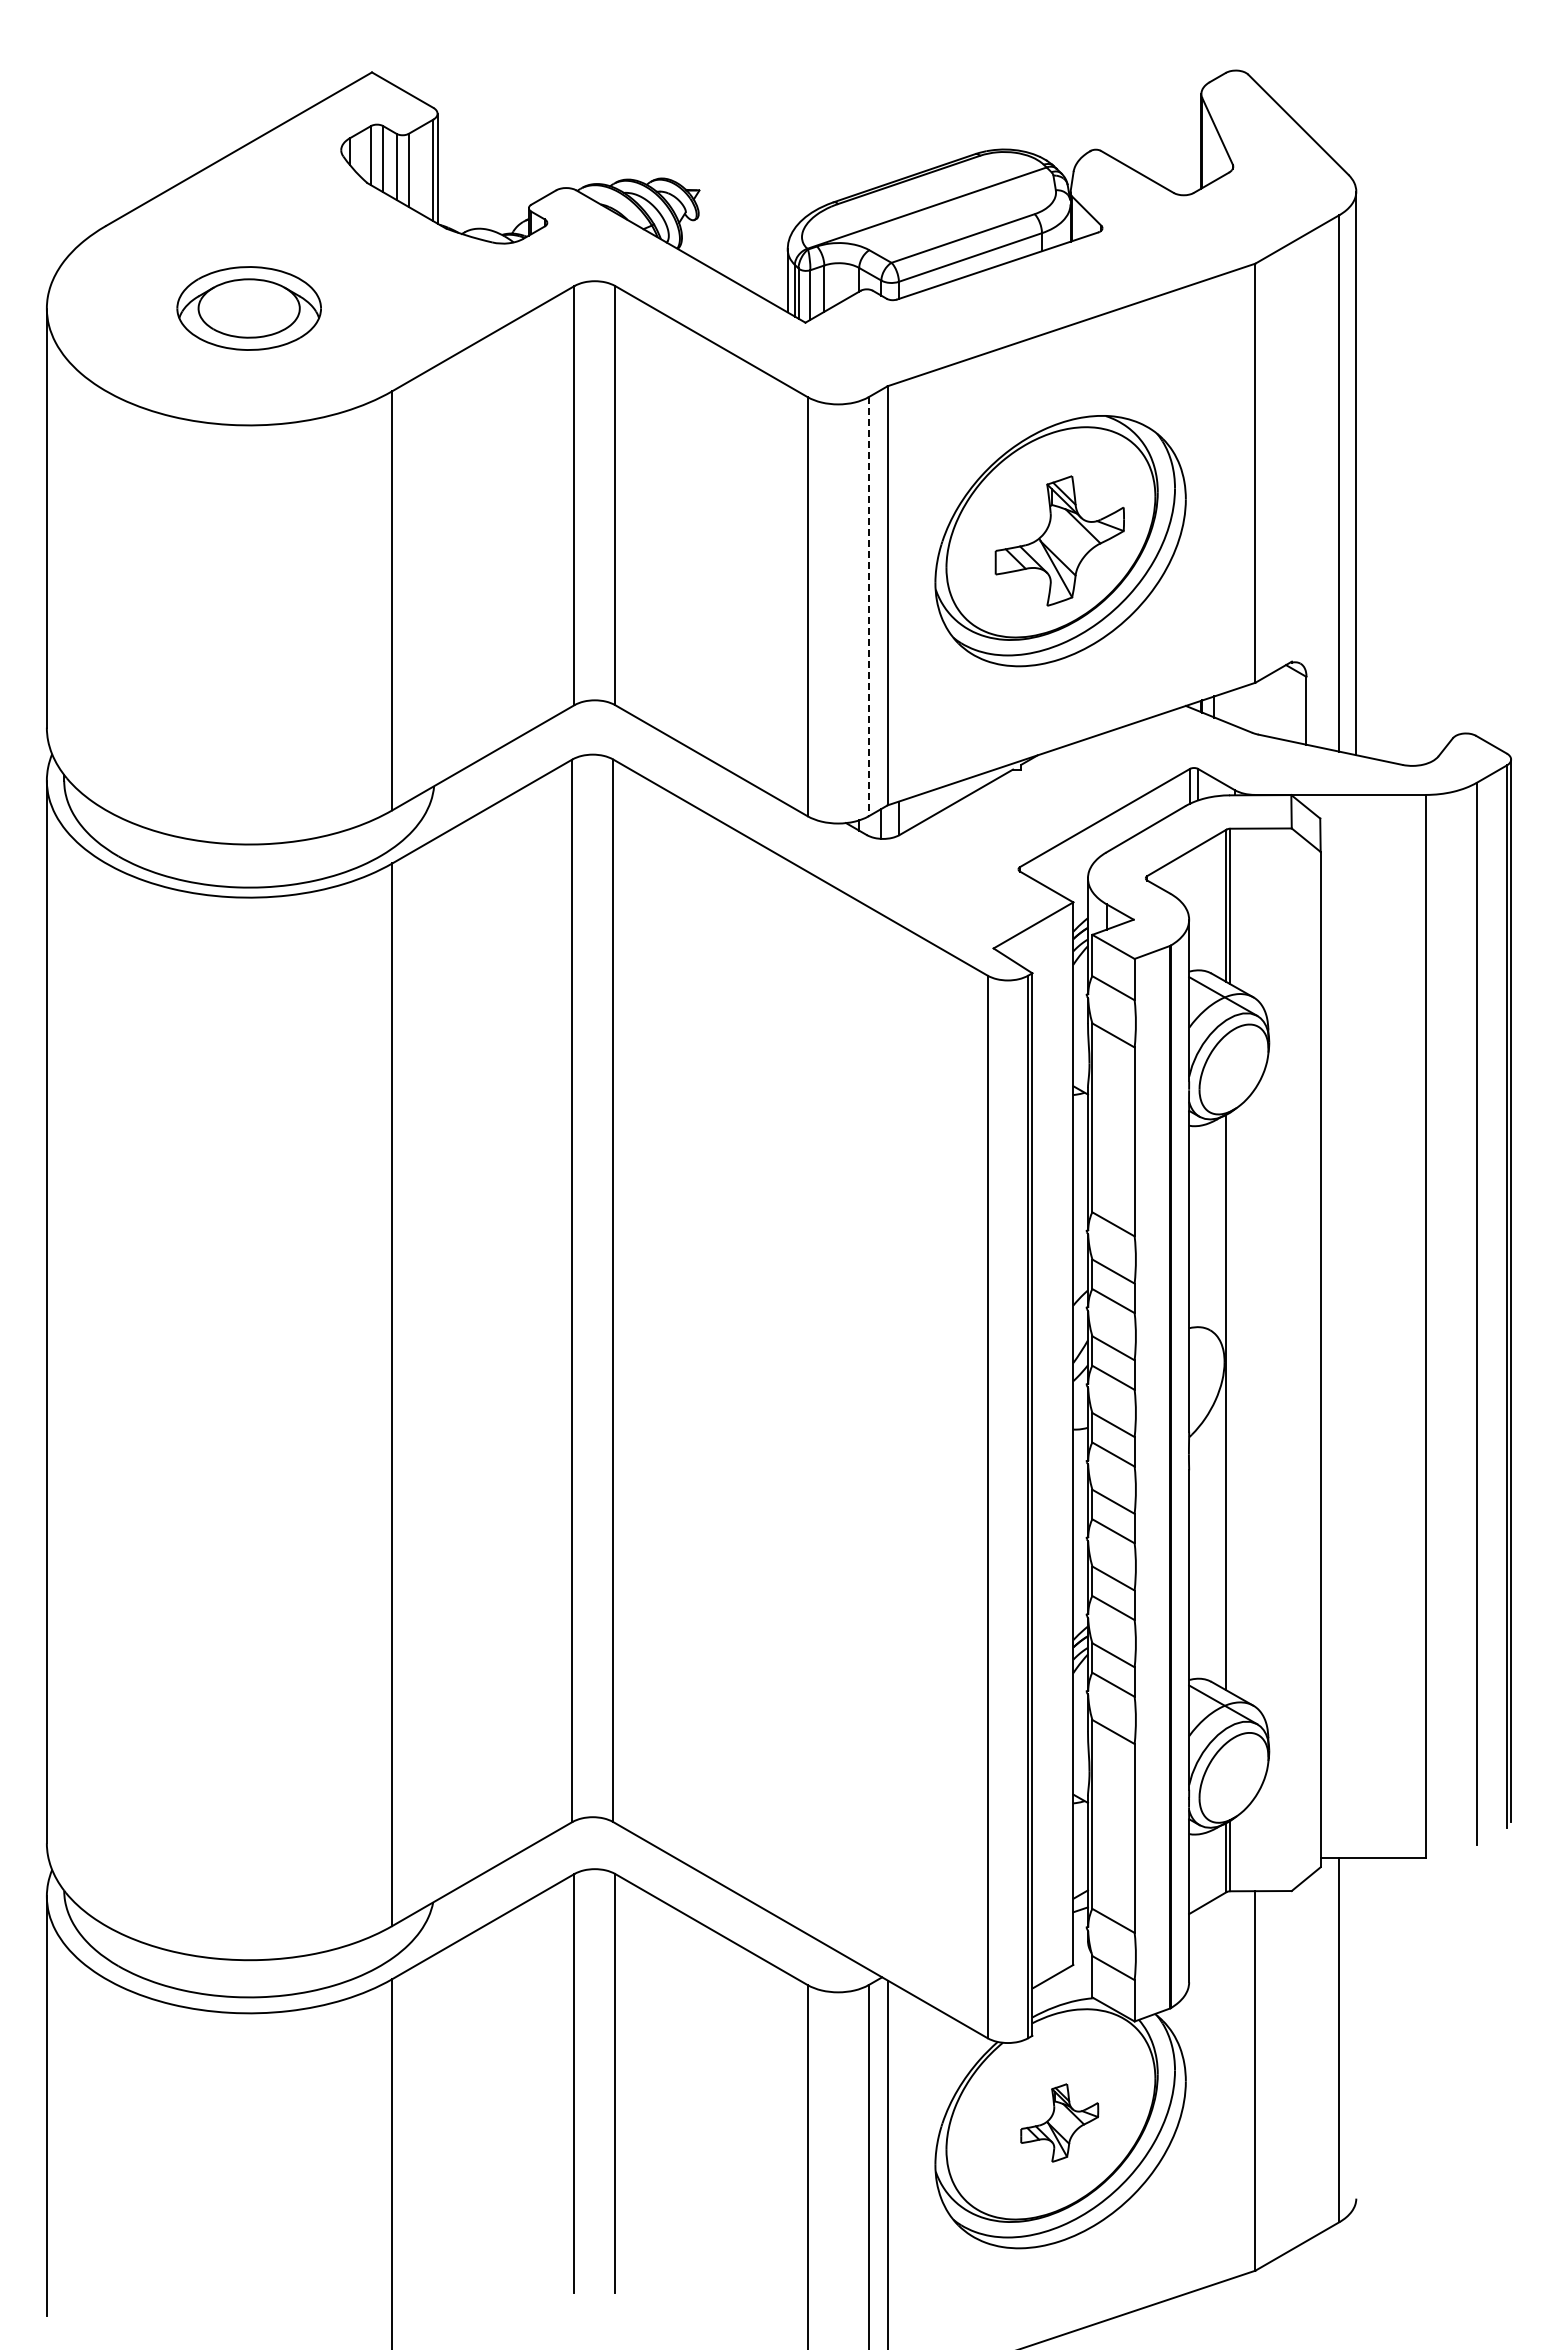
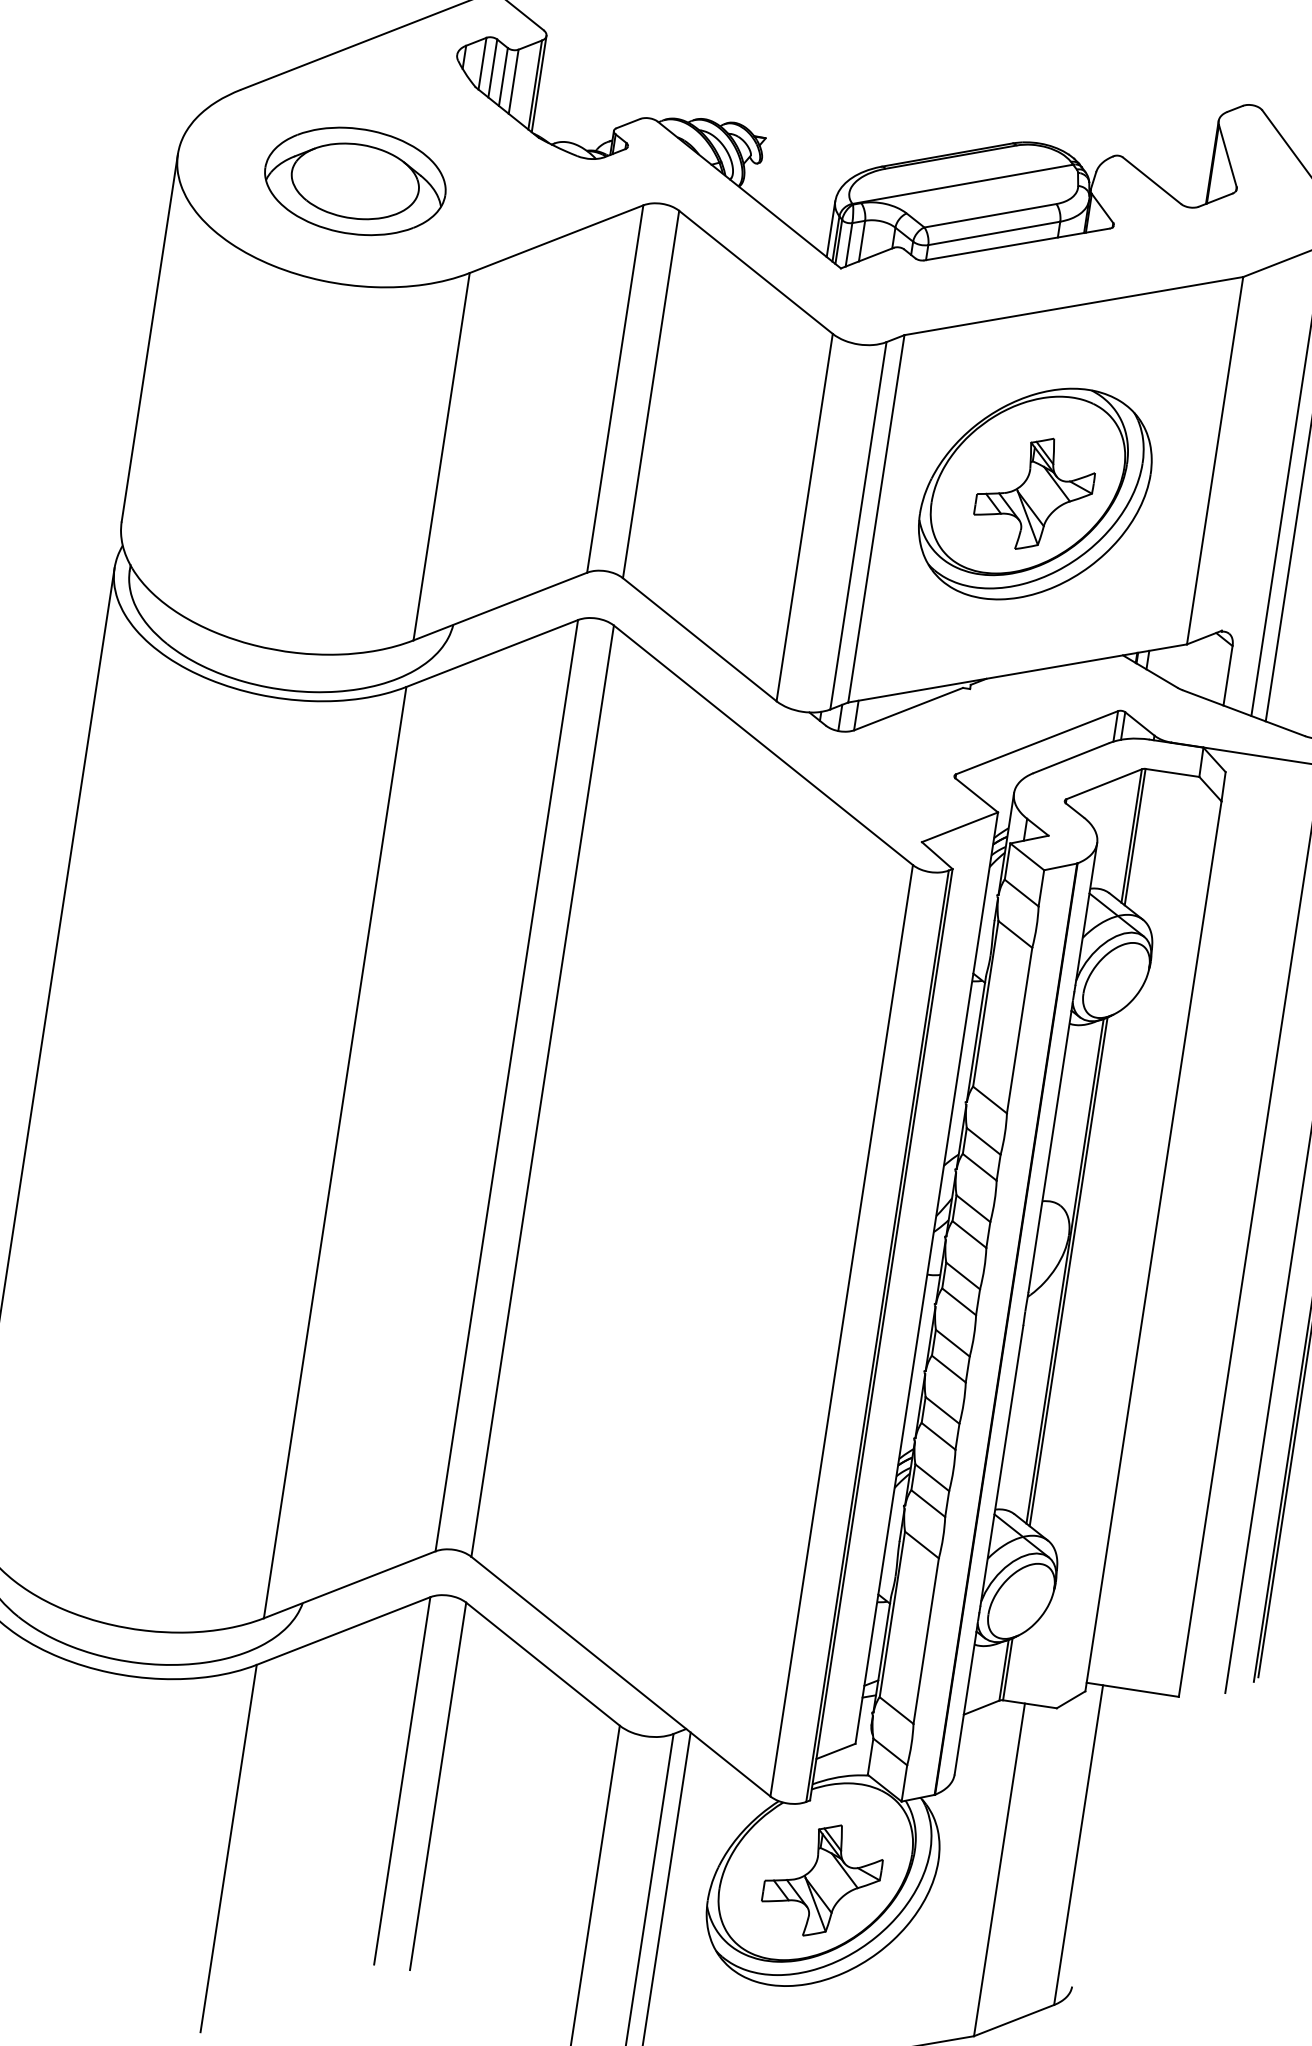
part: (248, 308) -> (354, 181), size x1.43
line: (868, 606) -> (858, 525), dashed -> solid
line: (1230, 1401) -> (1068, 1270), added
part: (1059, 2122) -> (822, 1880), size x1.67

